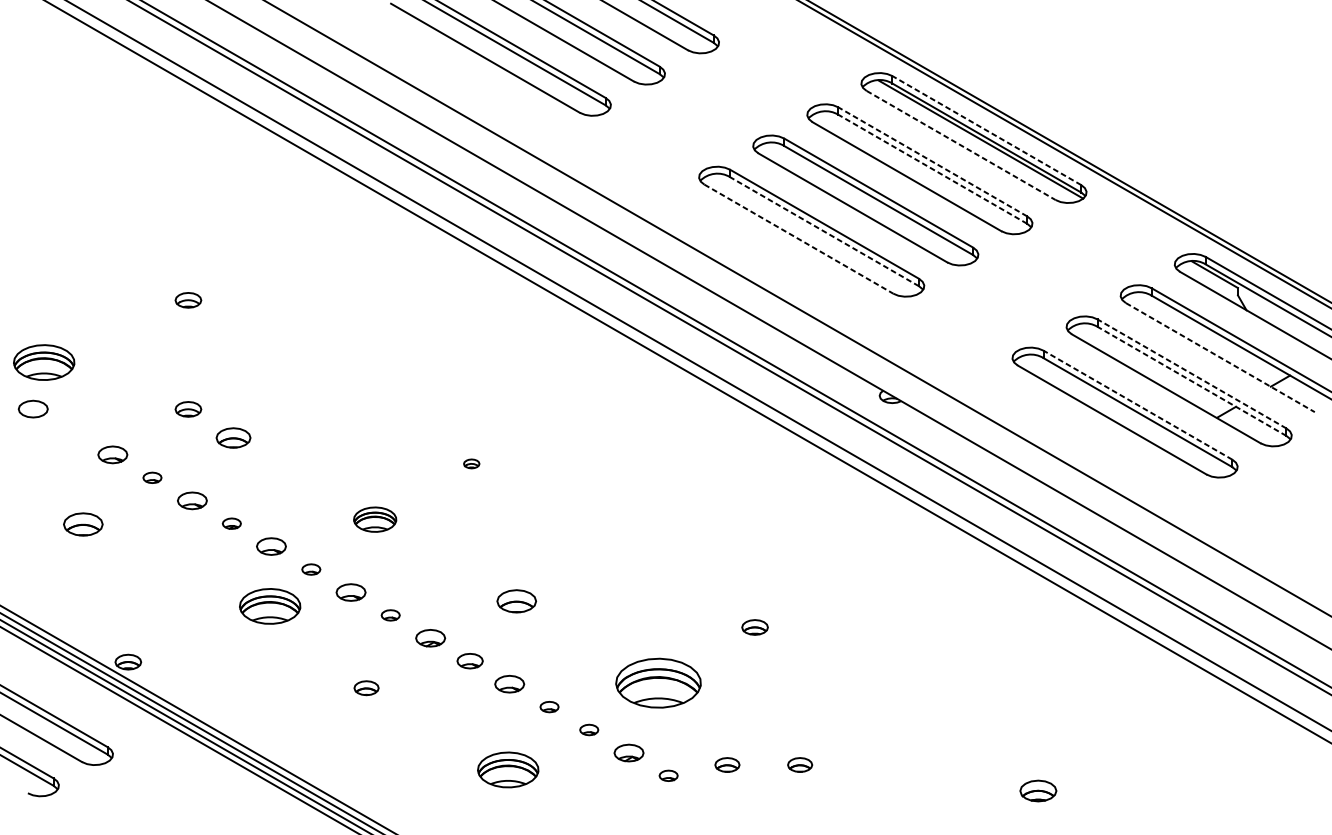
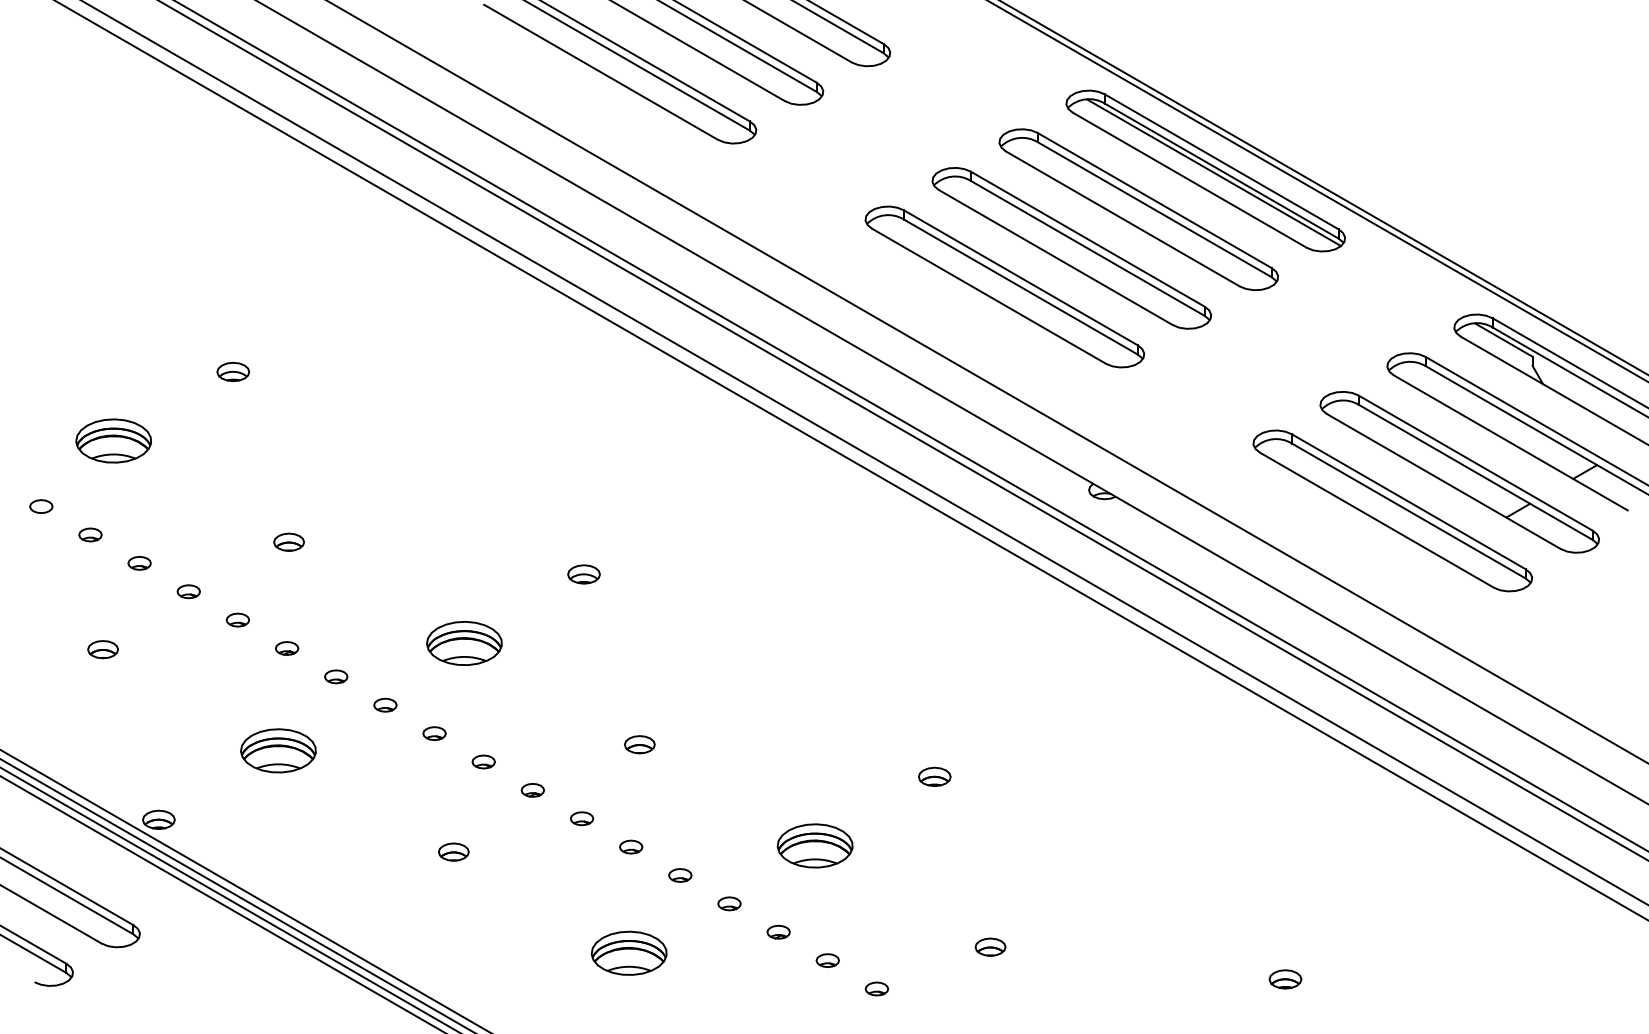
line: (986, 130) -> (1221, 161), dashed -> solid
line: (960, 145) -> (1189, 180), dashed -> solid
line: (932, 161) -> (1154, 200), dashed -> solid
line: (932, 169) -> (1154, 209), dashed -> solid
line: (824, 232) -> (1020, 287), dashed -> solid
line: (798, 239) -> (988, 296), dashed -> solid
line: (1220, 357) -> (1510, 442), dashed -> solid
part: (43, 362) -> (113, 440), moved
line: (1191, 374) -> (1475, 463), dashed -> solid
line: (1191, 381) -> (1475, 472), dashed -> solid
line: (1137, 404) -> (1408, 501), dashed -> solid
part: (33, 409) -> (41, 506), size x0.62
part: (188, 409) -> (233, 506), removed
part: (73, 431) -> (90, 534), added
part: (233, 437) -> (288, 541), size x0.71
part: (112, 455) -> (139, 563), size x0.62
part: (471, 463) -> (583, 574), size x1.67
part: (191, 500) -> (237, 619), size x0.62
part: (375, 519) -> (464, 643), size x1.43
part: (82, 524) -> (102, 649), size x0.62
part: (271, 546) -> (336, 676), size x0.62
part: (350, 592) -> (434, 733), size x0.62
part: (516, 601) -> (639, 744), size x0.62
part: (270, 606) -> (278, 750), moved
part: (430, 638) -> (532, 790), size x0.62
part: (469, 661) -> (581, 818), size x0.71
part: (657, 682) -> (814, 845), size x0.71
part: (510, 683) -> (631, 846), size x0.62
part: (628, 752) -> (778, 931), size x0.62
part: (727, 764) -> (900, 946), removed
part: (1038, 791) -> (1285, 979), size x0.71
part: (708, 798) -> (876, 988), added

